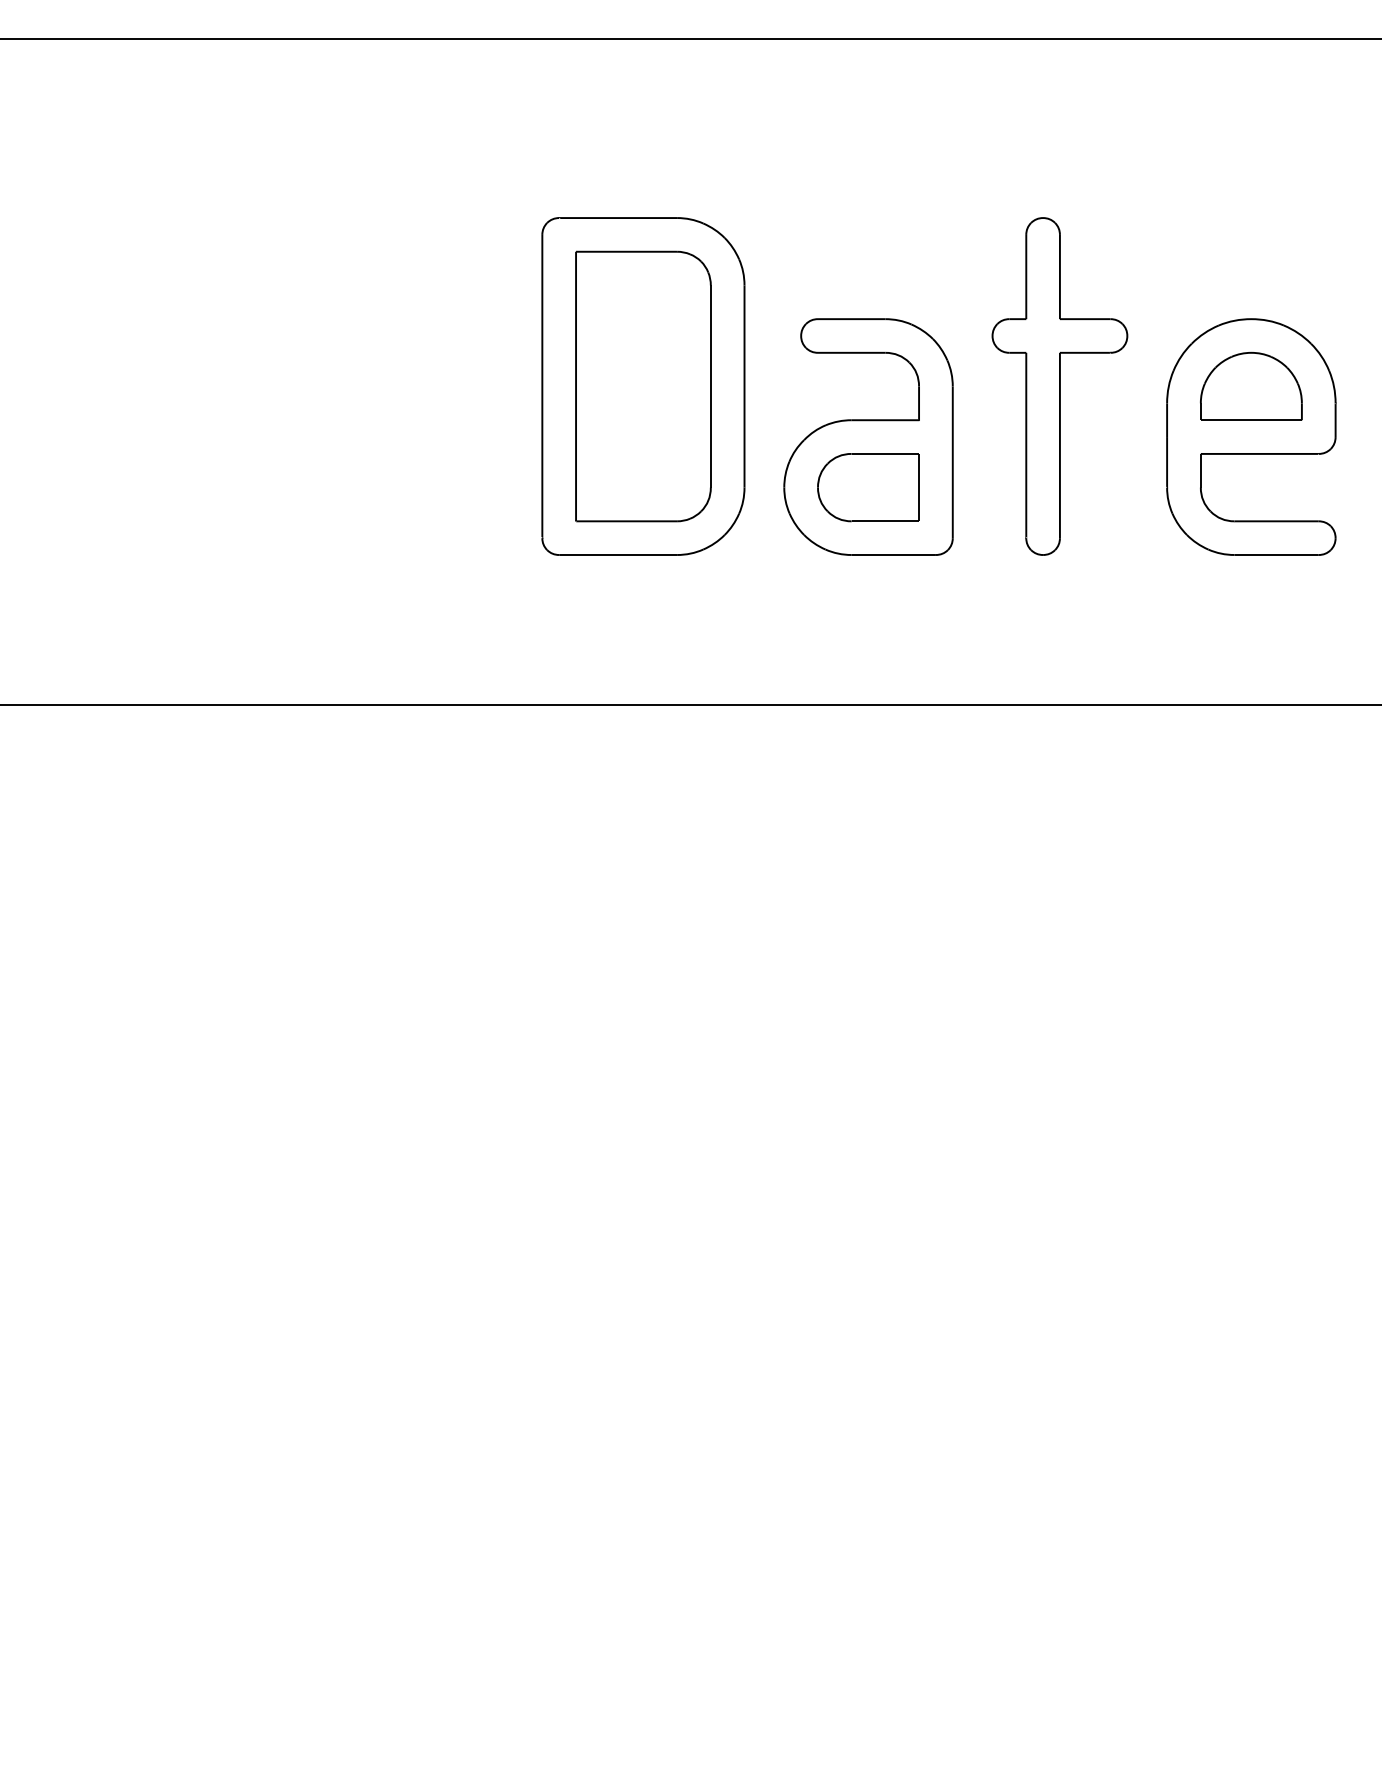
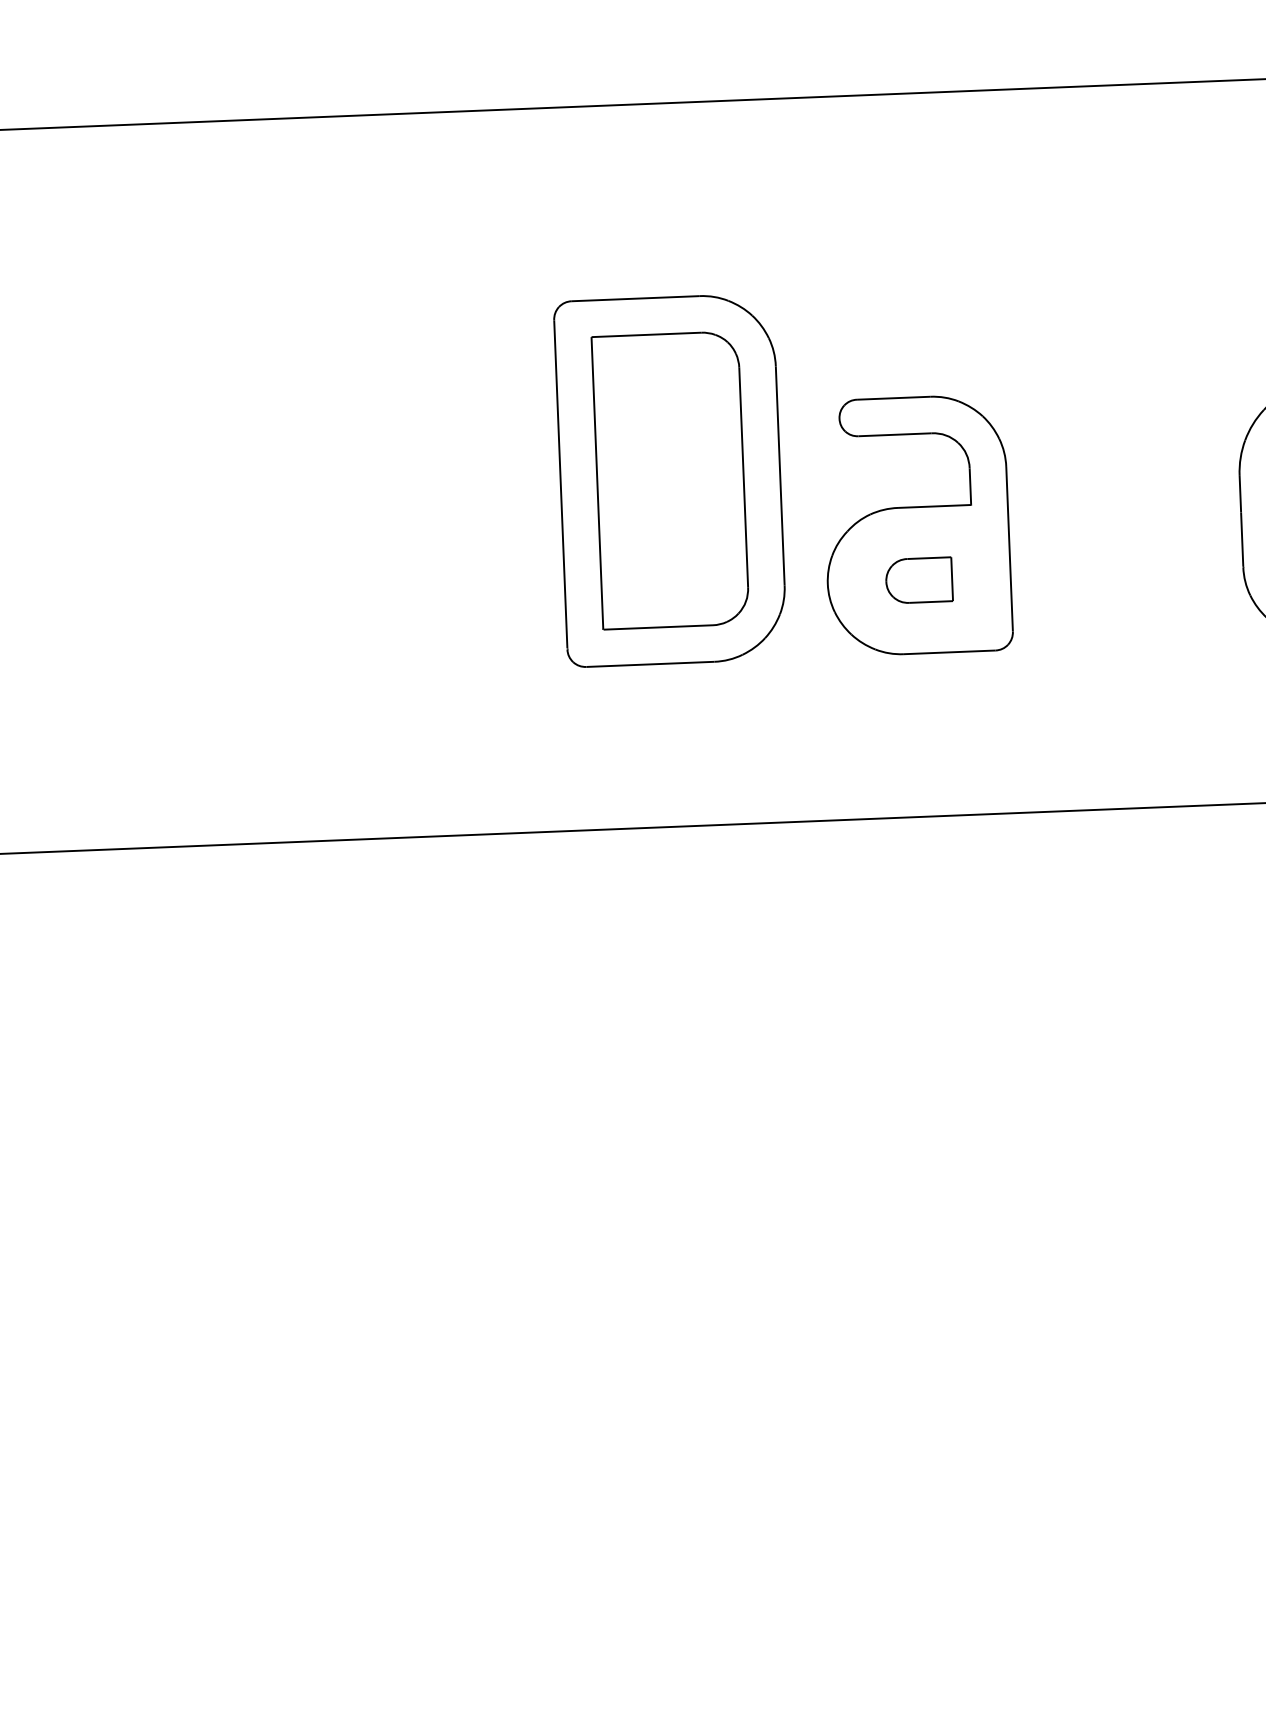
part: (1059, 386) -> (1122, 462), removed
part: (868, 487) -> (919, 580), size x0.6

